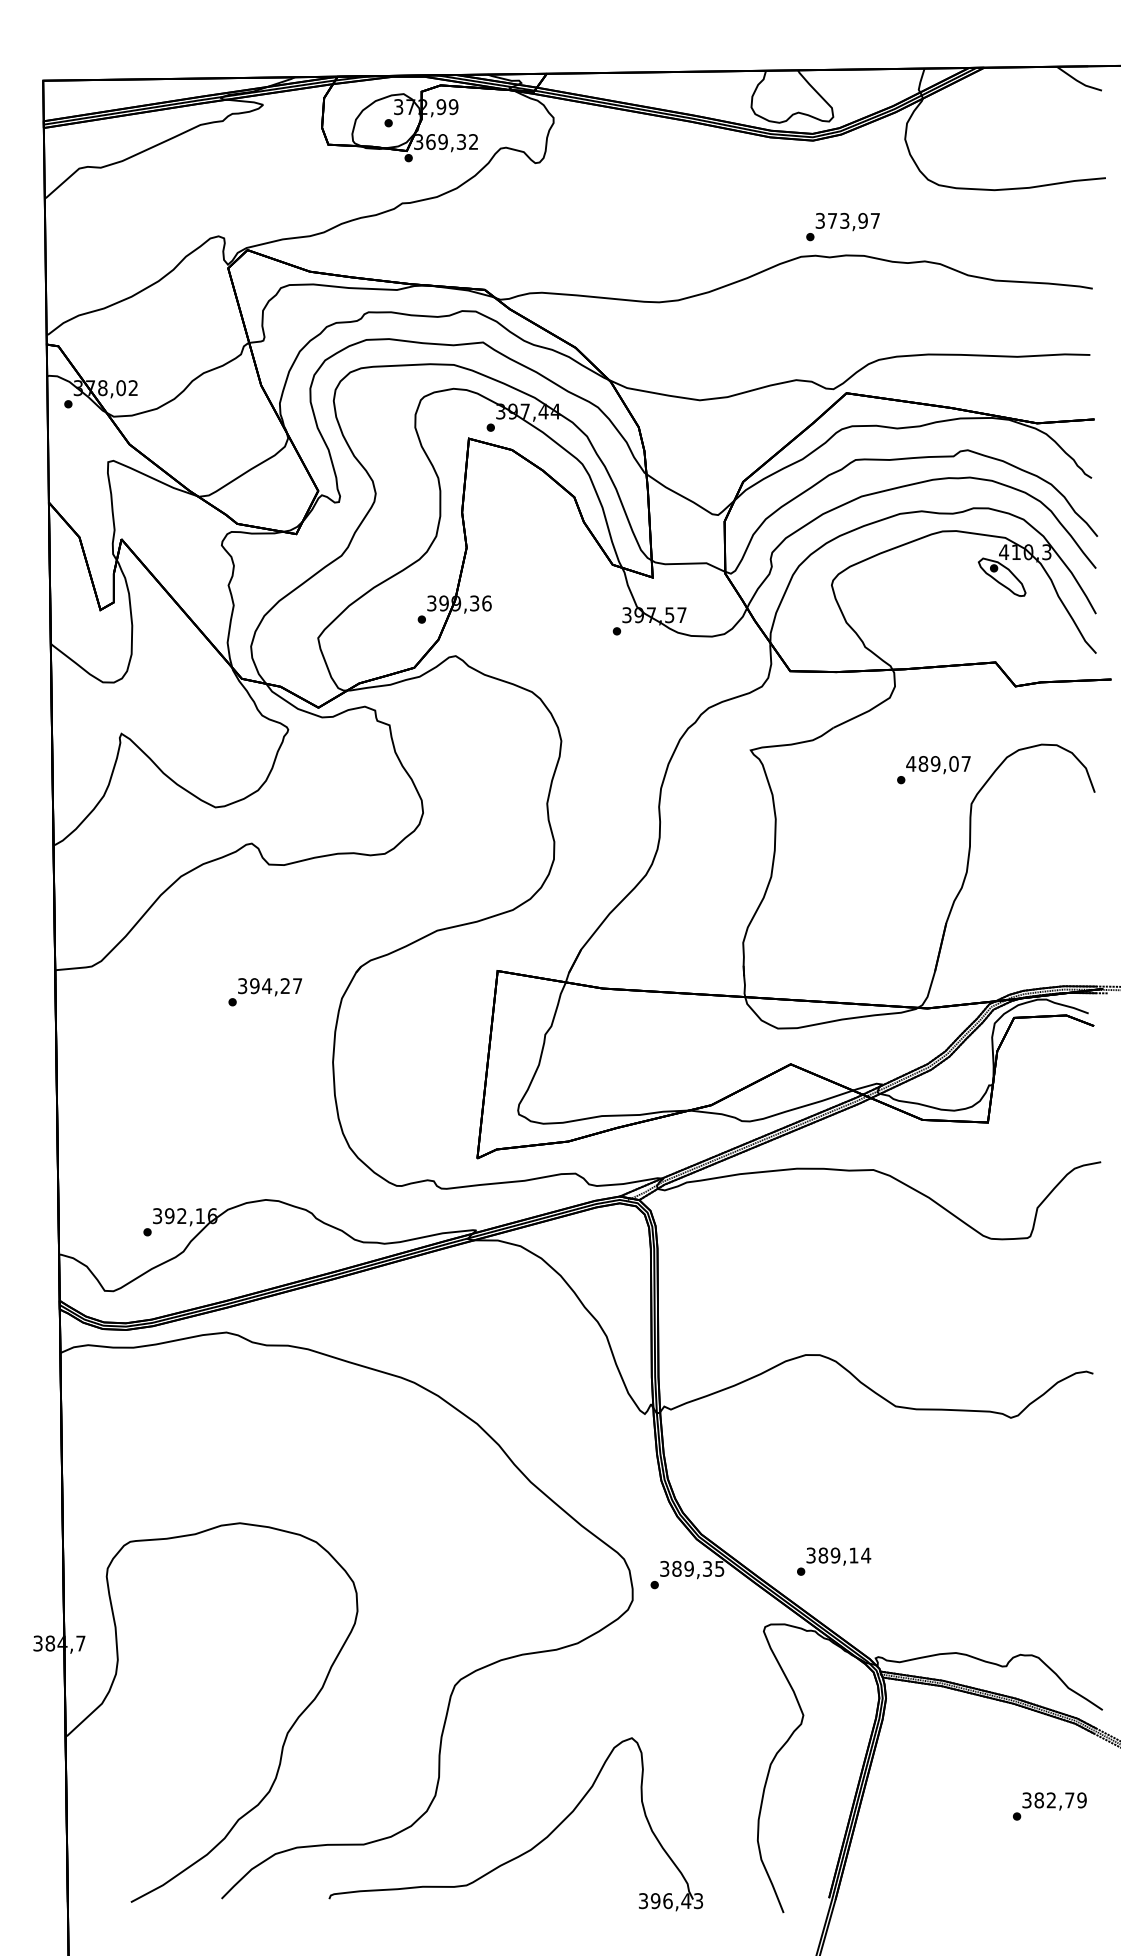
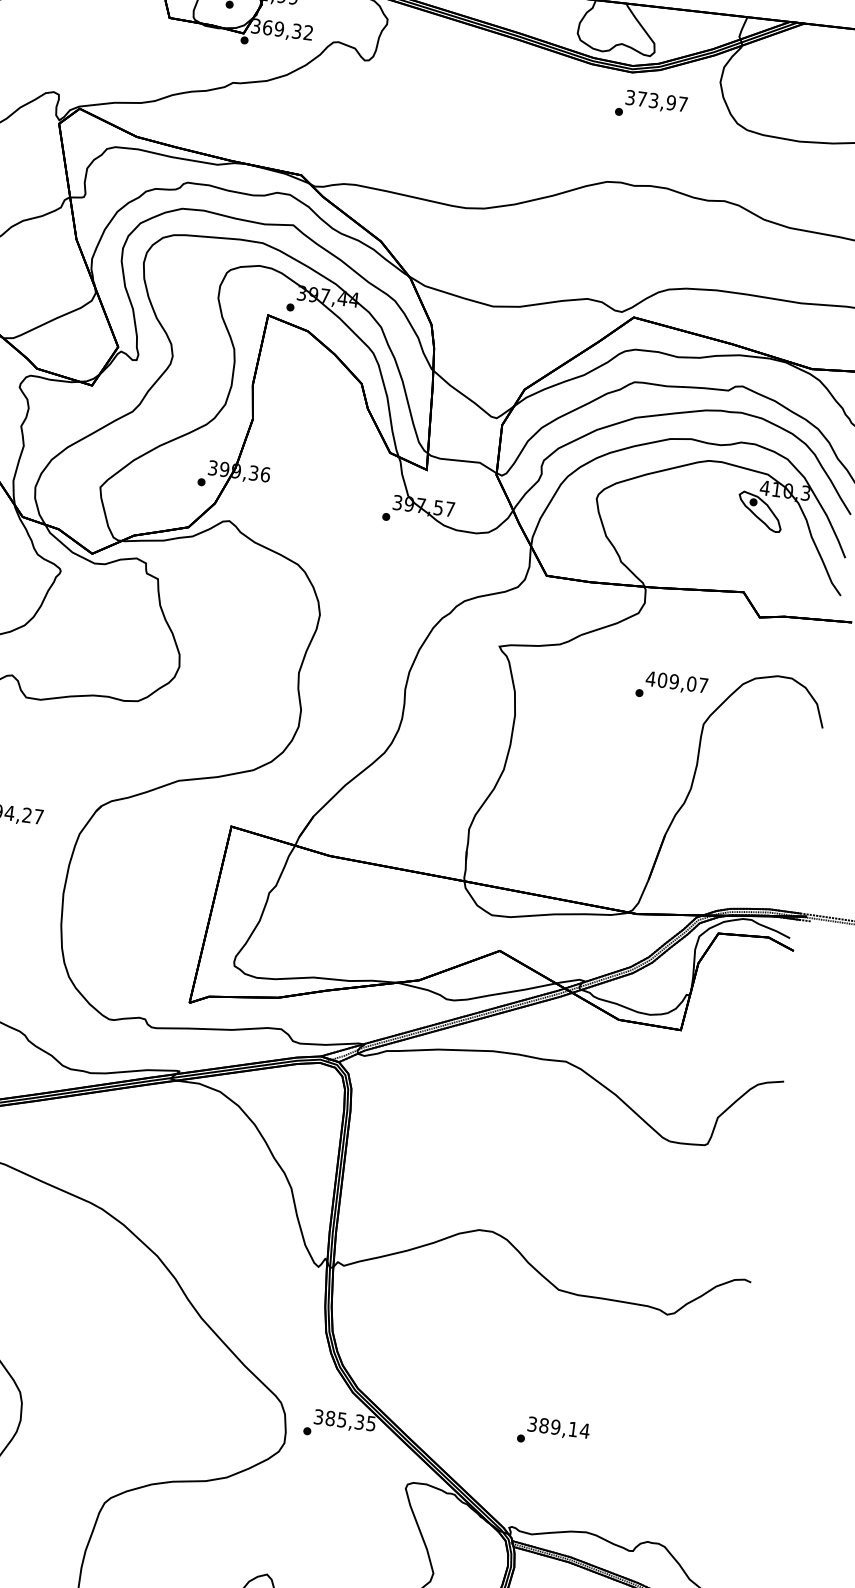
text: (842, 226) -> (650, 105), moved
text: (923, 763) -> (662, 679), 489,07 -> 409,07
text: (834, 1561) -> (554, 1432), moved
text: (688, 1568) -> (341, 1419), 389,35 -> 385,35

